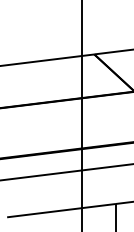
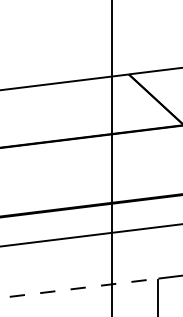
line: (61, 210) -> (83, 287), solid -> dashed

